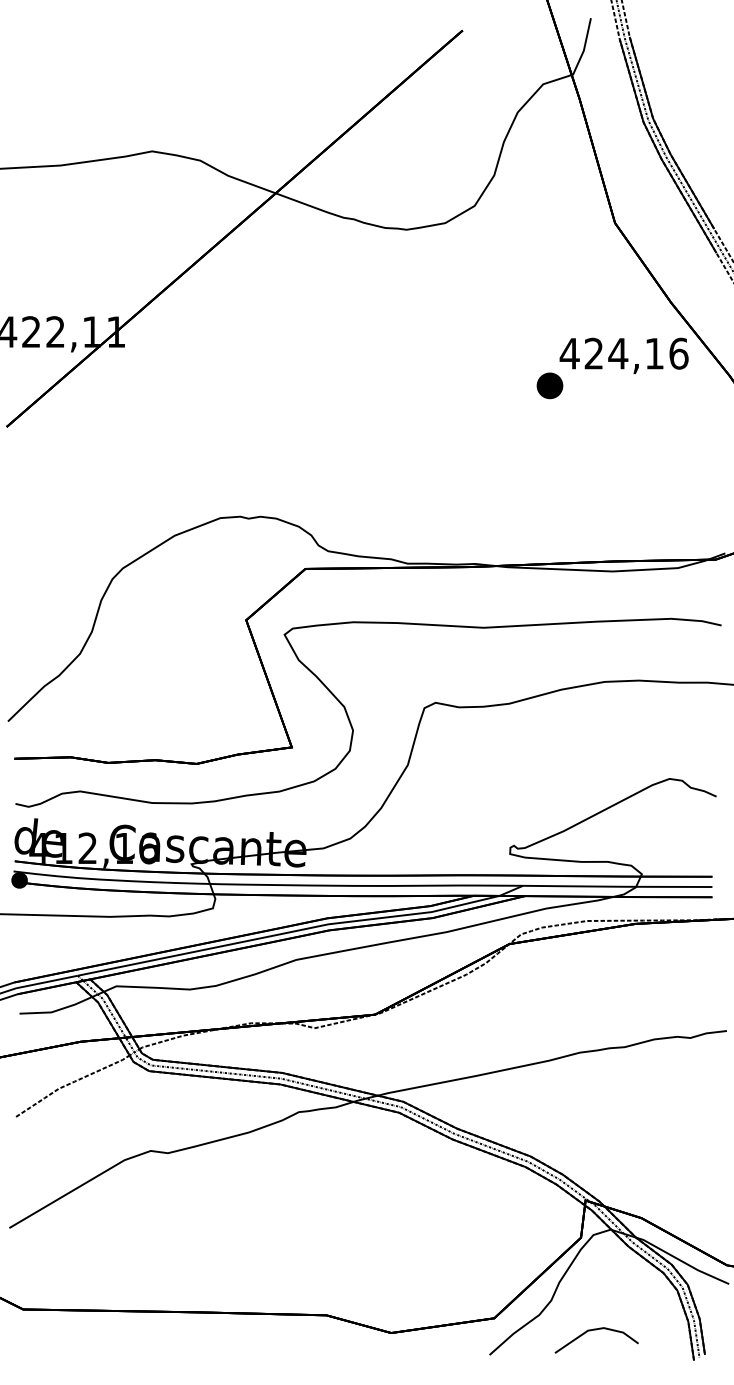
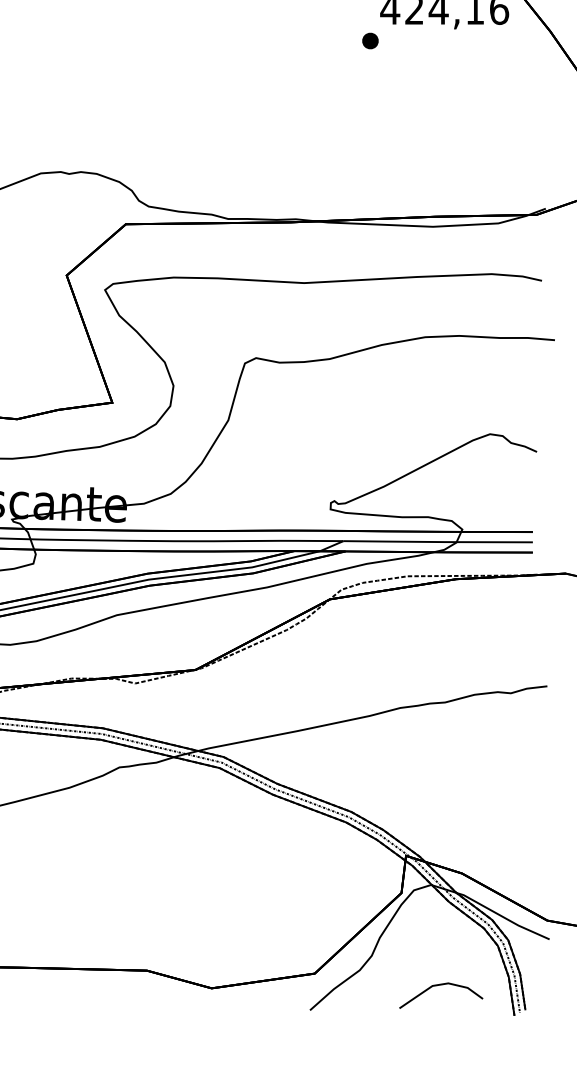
part: (549, 385) -> (369, 40), size x0.62
curve: (596, 1330) -> (440, 985), moved

